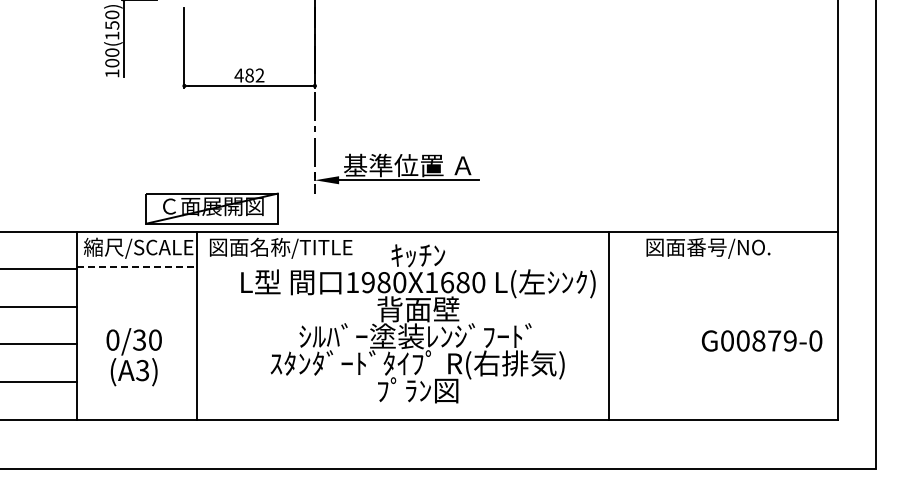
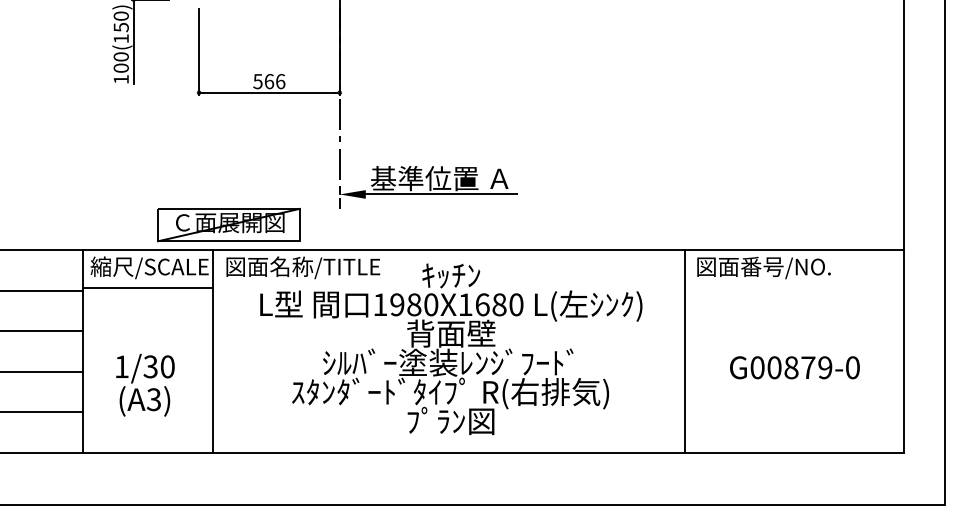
text: (249, 75) -> (269, 81), 482 -> 566
line: (137, 267) -> (148, 288), dashed -> solid
line: (608, 325) -> (685, 351), moved
text: (112, 339) -> (121, 366), 0/30 -> 1/30
text: (761, 340) -> (794, 367), moved

